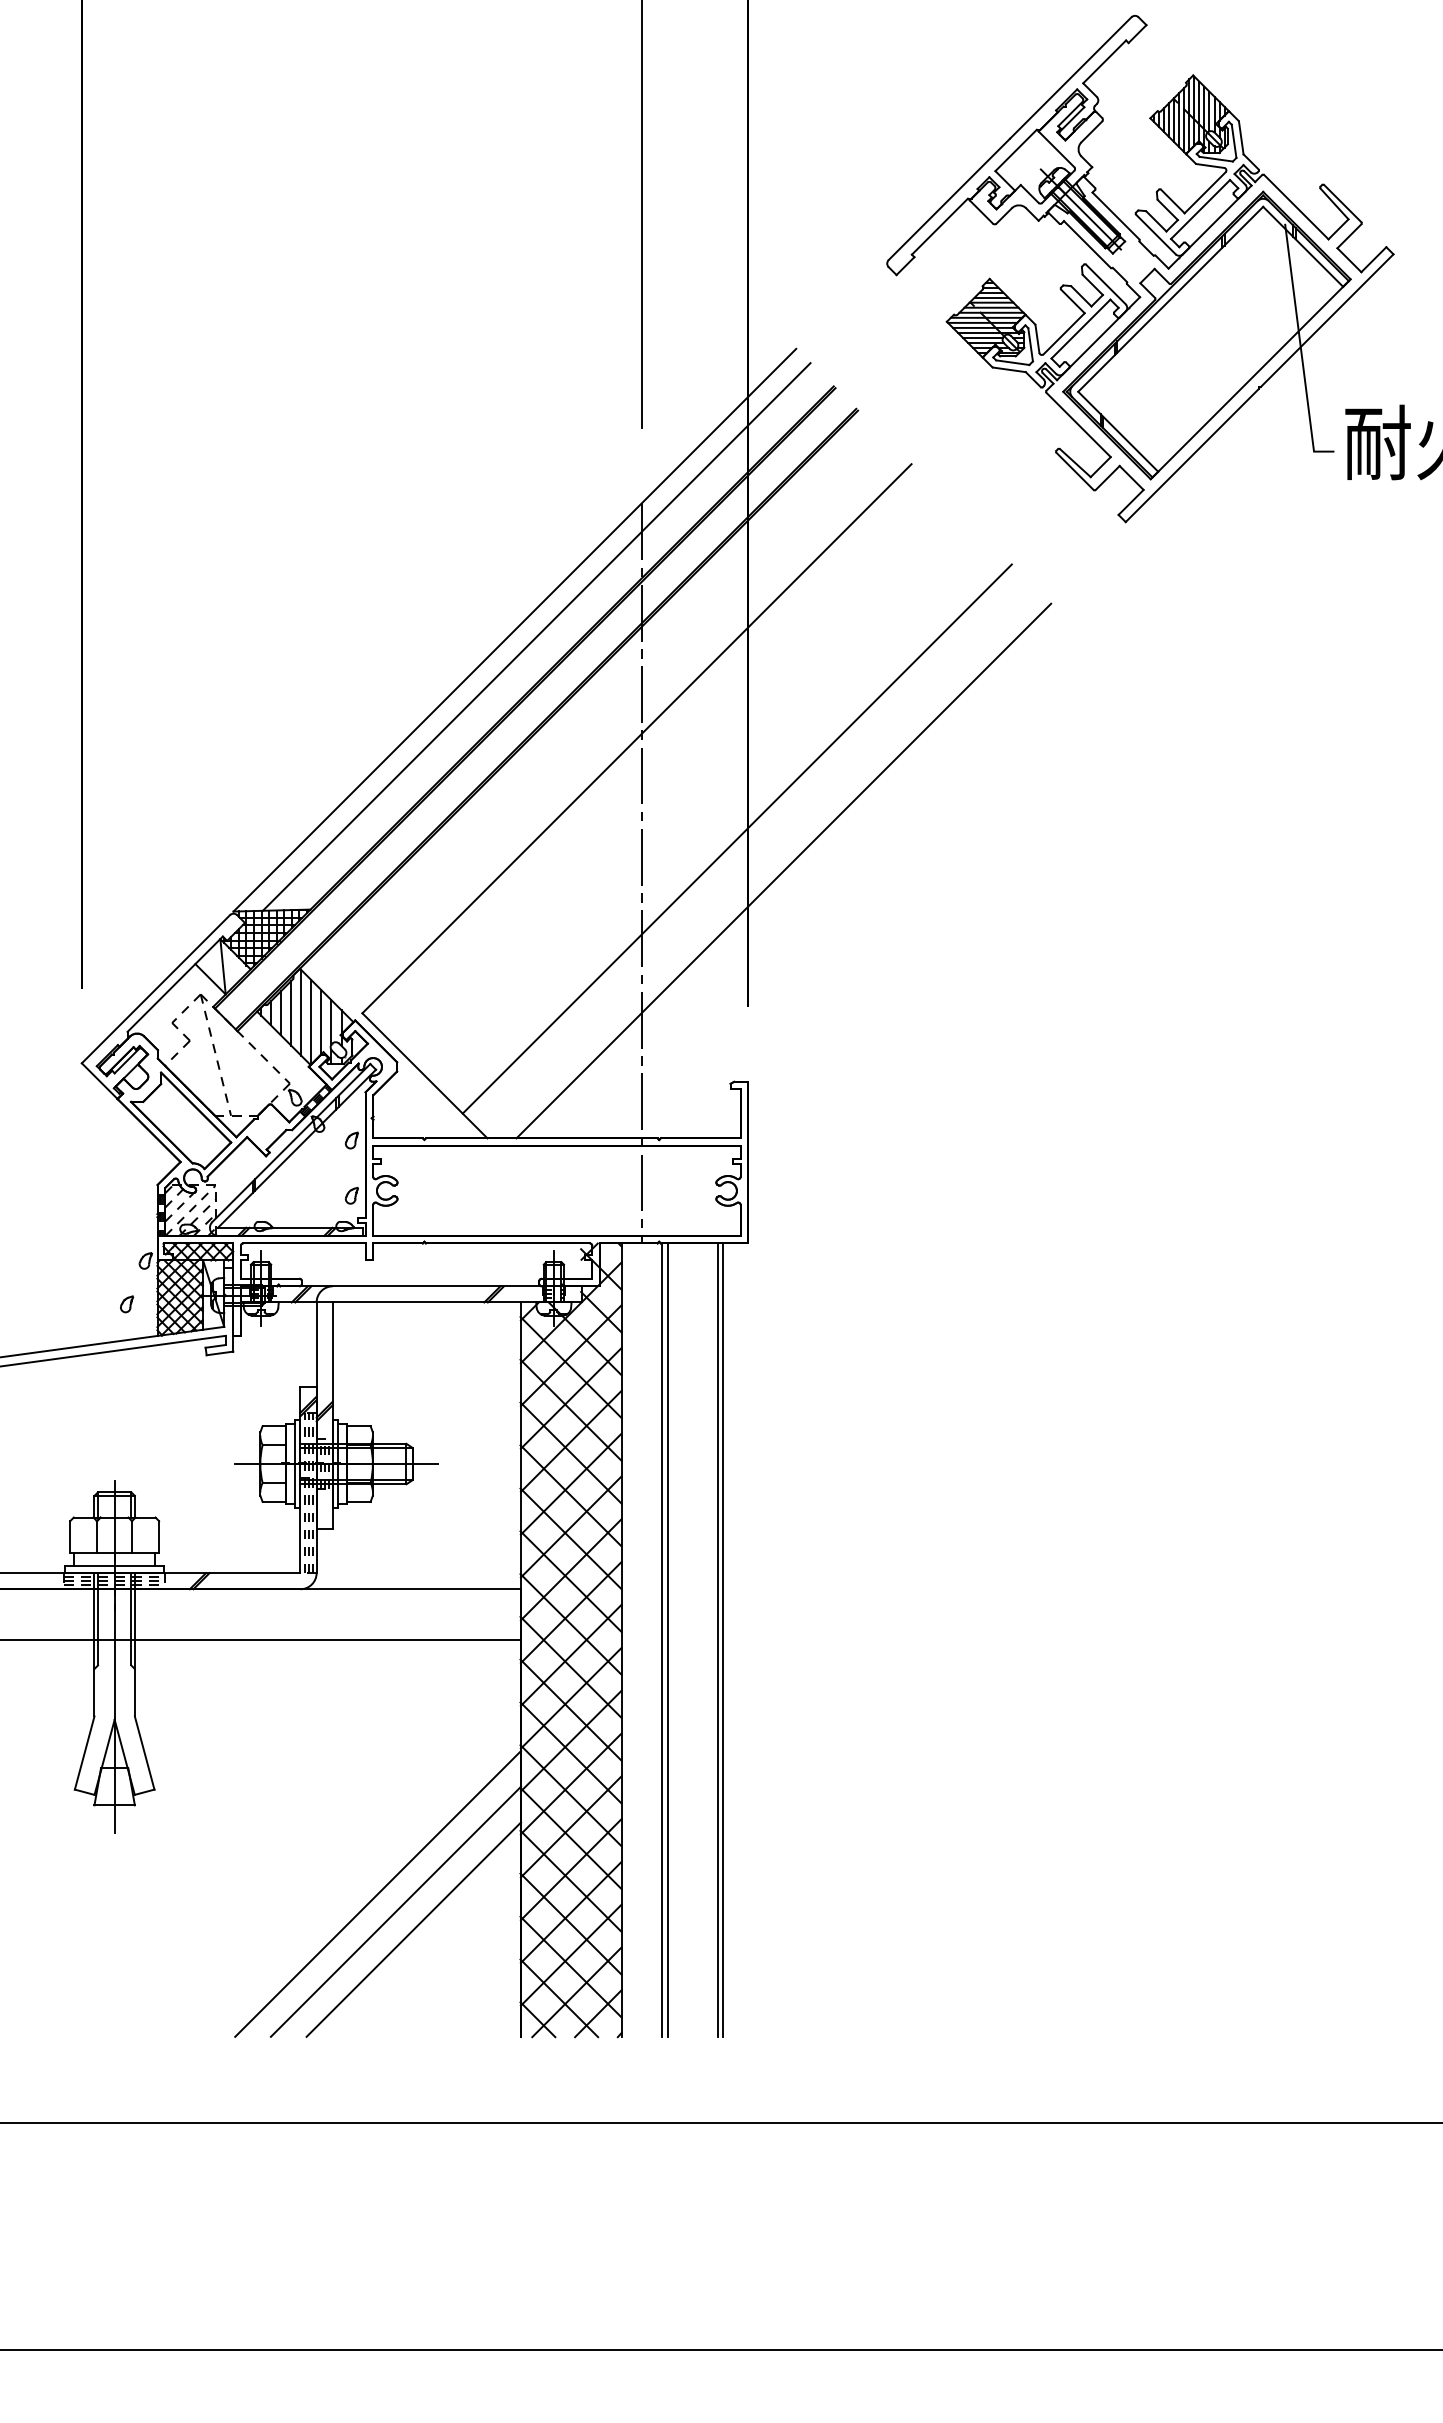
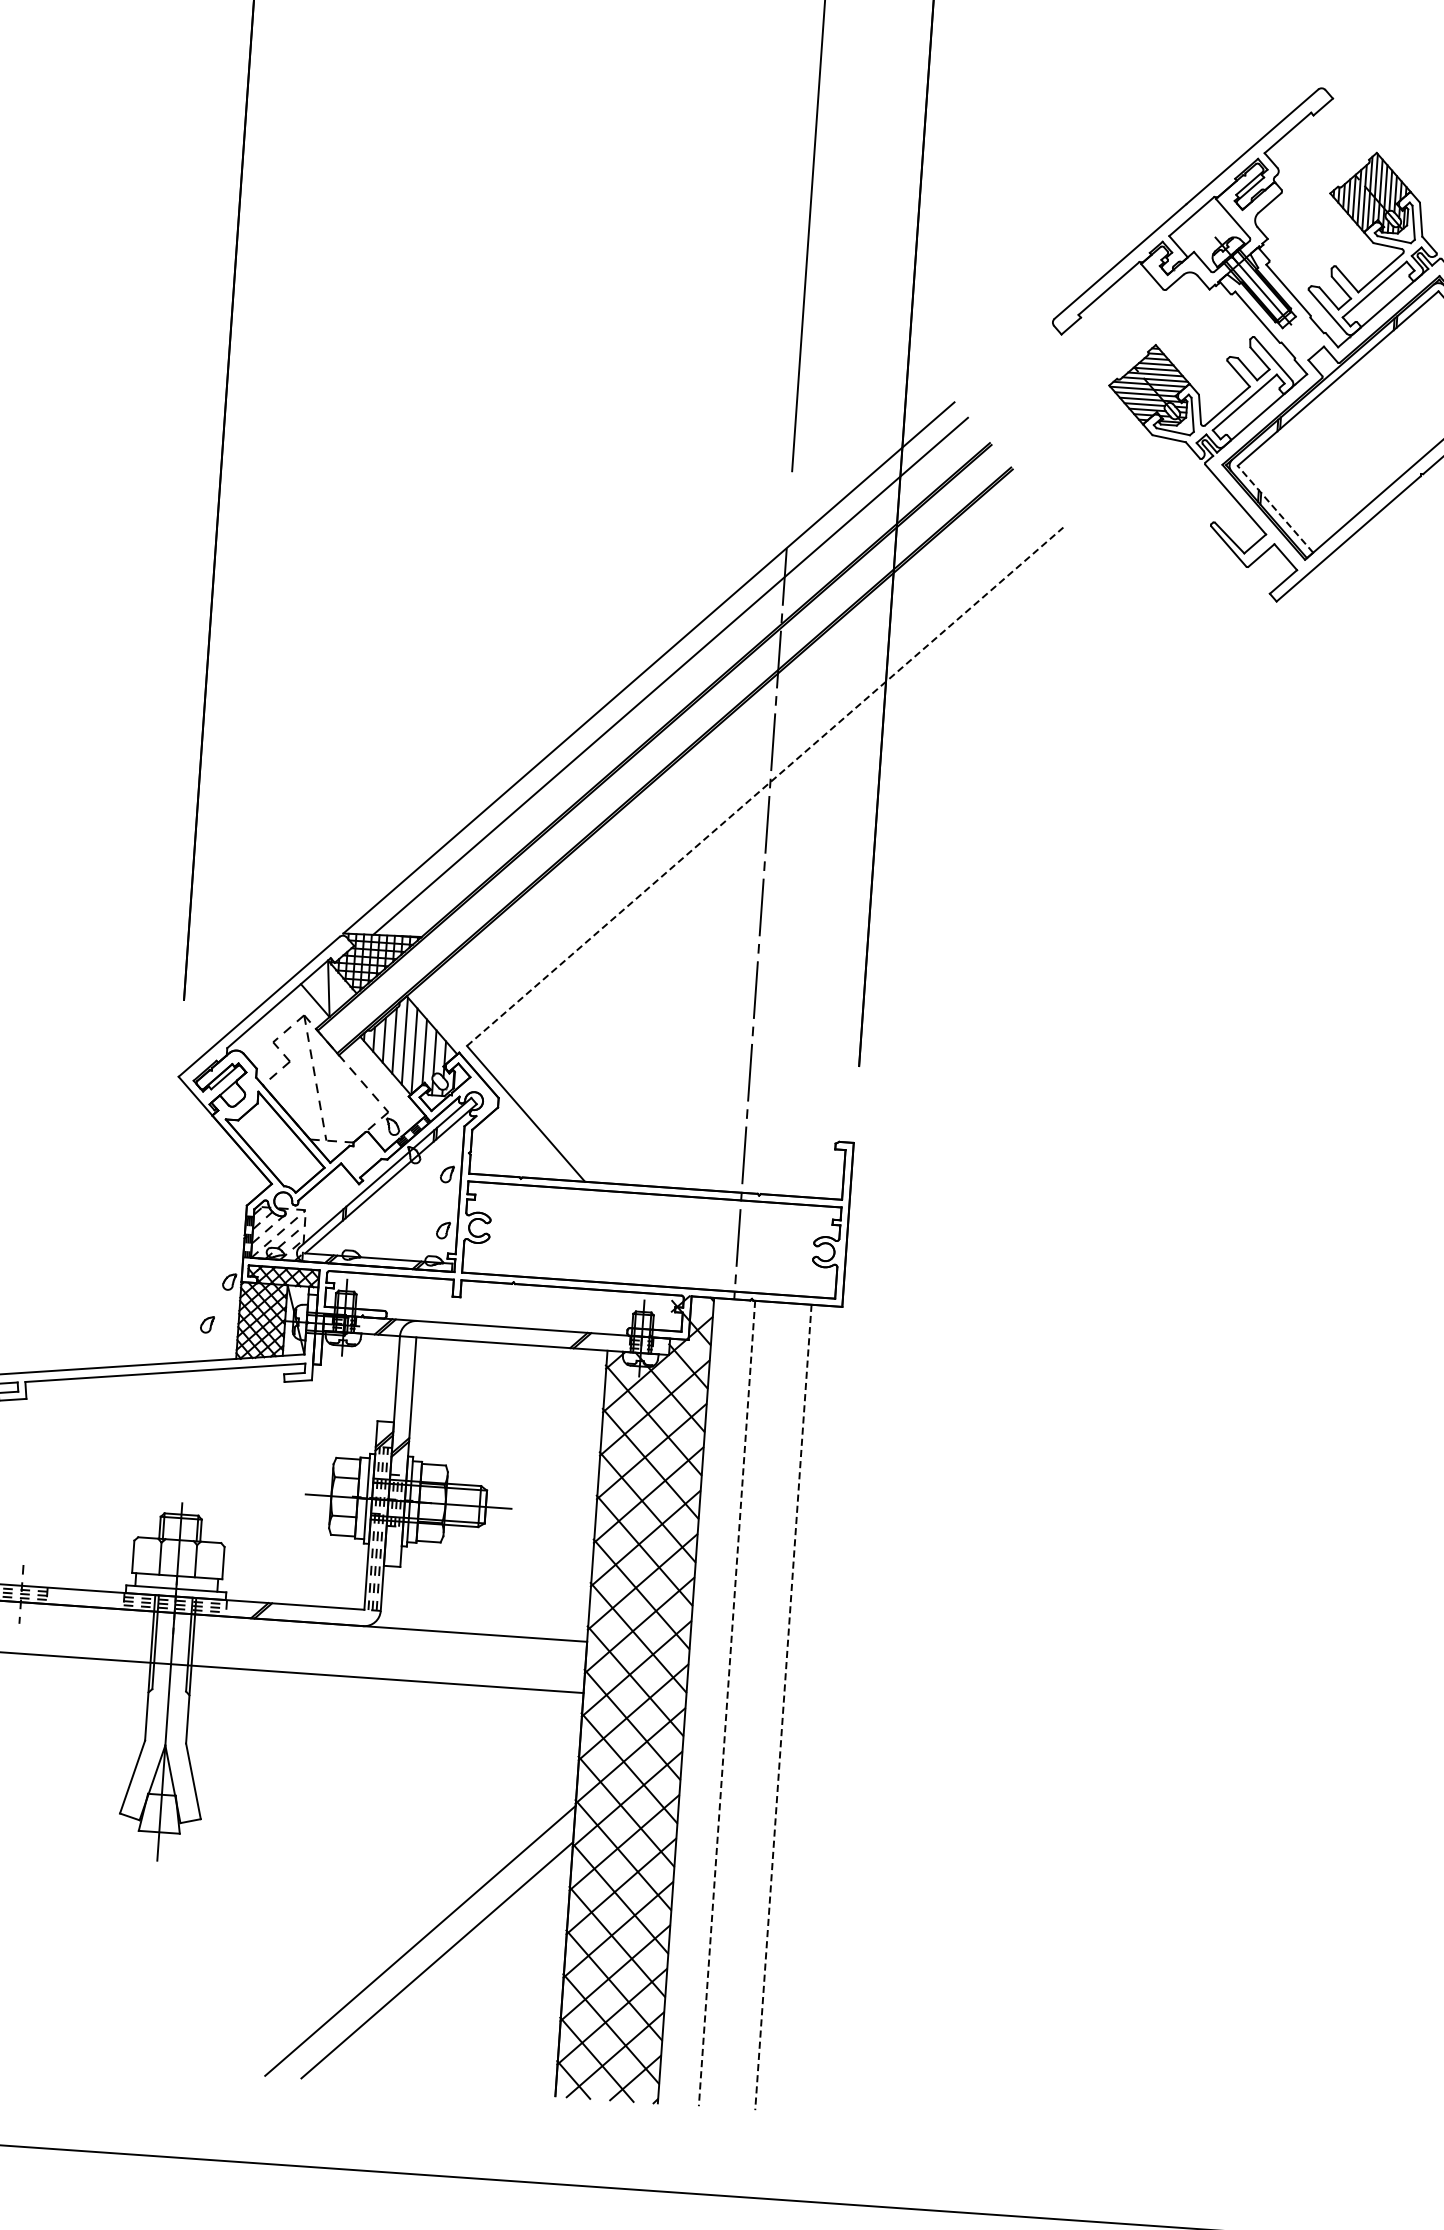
line: (1118, 431) -> (1275, 509), solid -> dashed
line: (637, 738) -> (765, 786), solid -> dashed
line: (736, 838) -> (859, 895), removed
line: (783, 870) -> (904, 930), removed
line: (667, 1639) -> (732, 1703), removed
line: (723, 1639) -> (789, 1707), removed
line: (662, 1640) -> (727, 1703), solid -> dashed
line: (717, 1640) -> (782, 1707), solid -> dashed
line: (413, 1929) -> (453, 1979), removed

